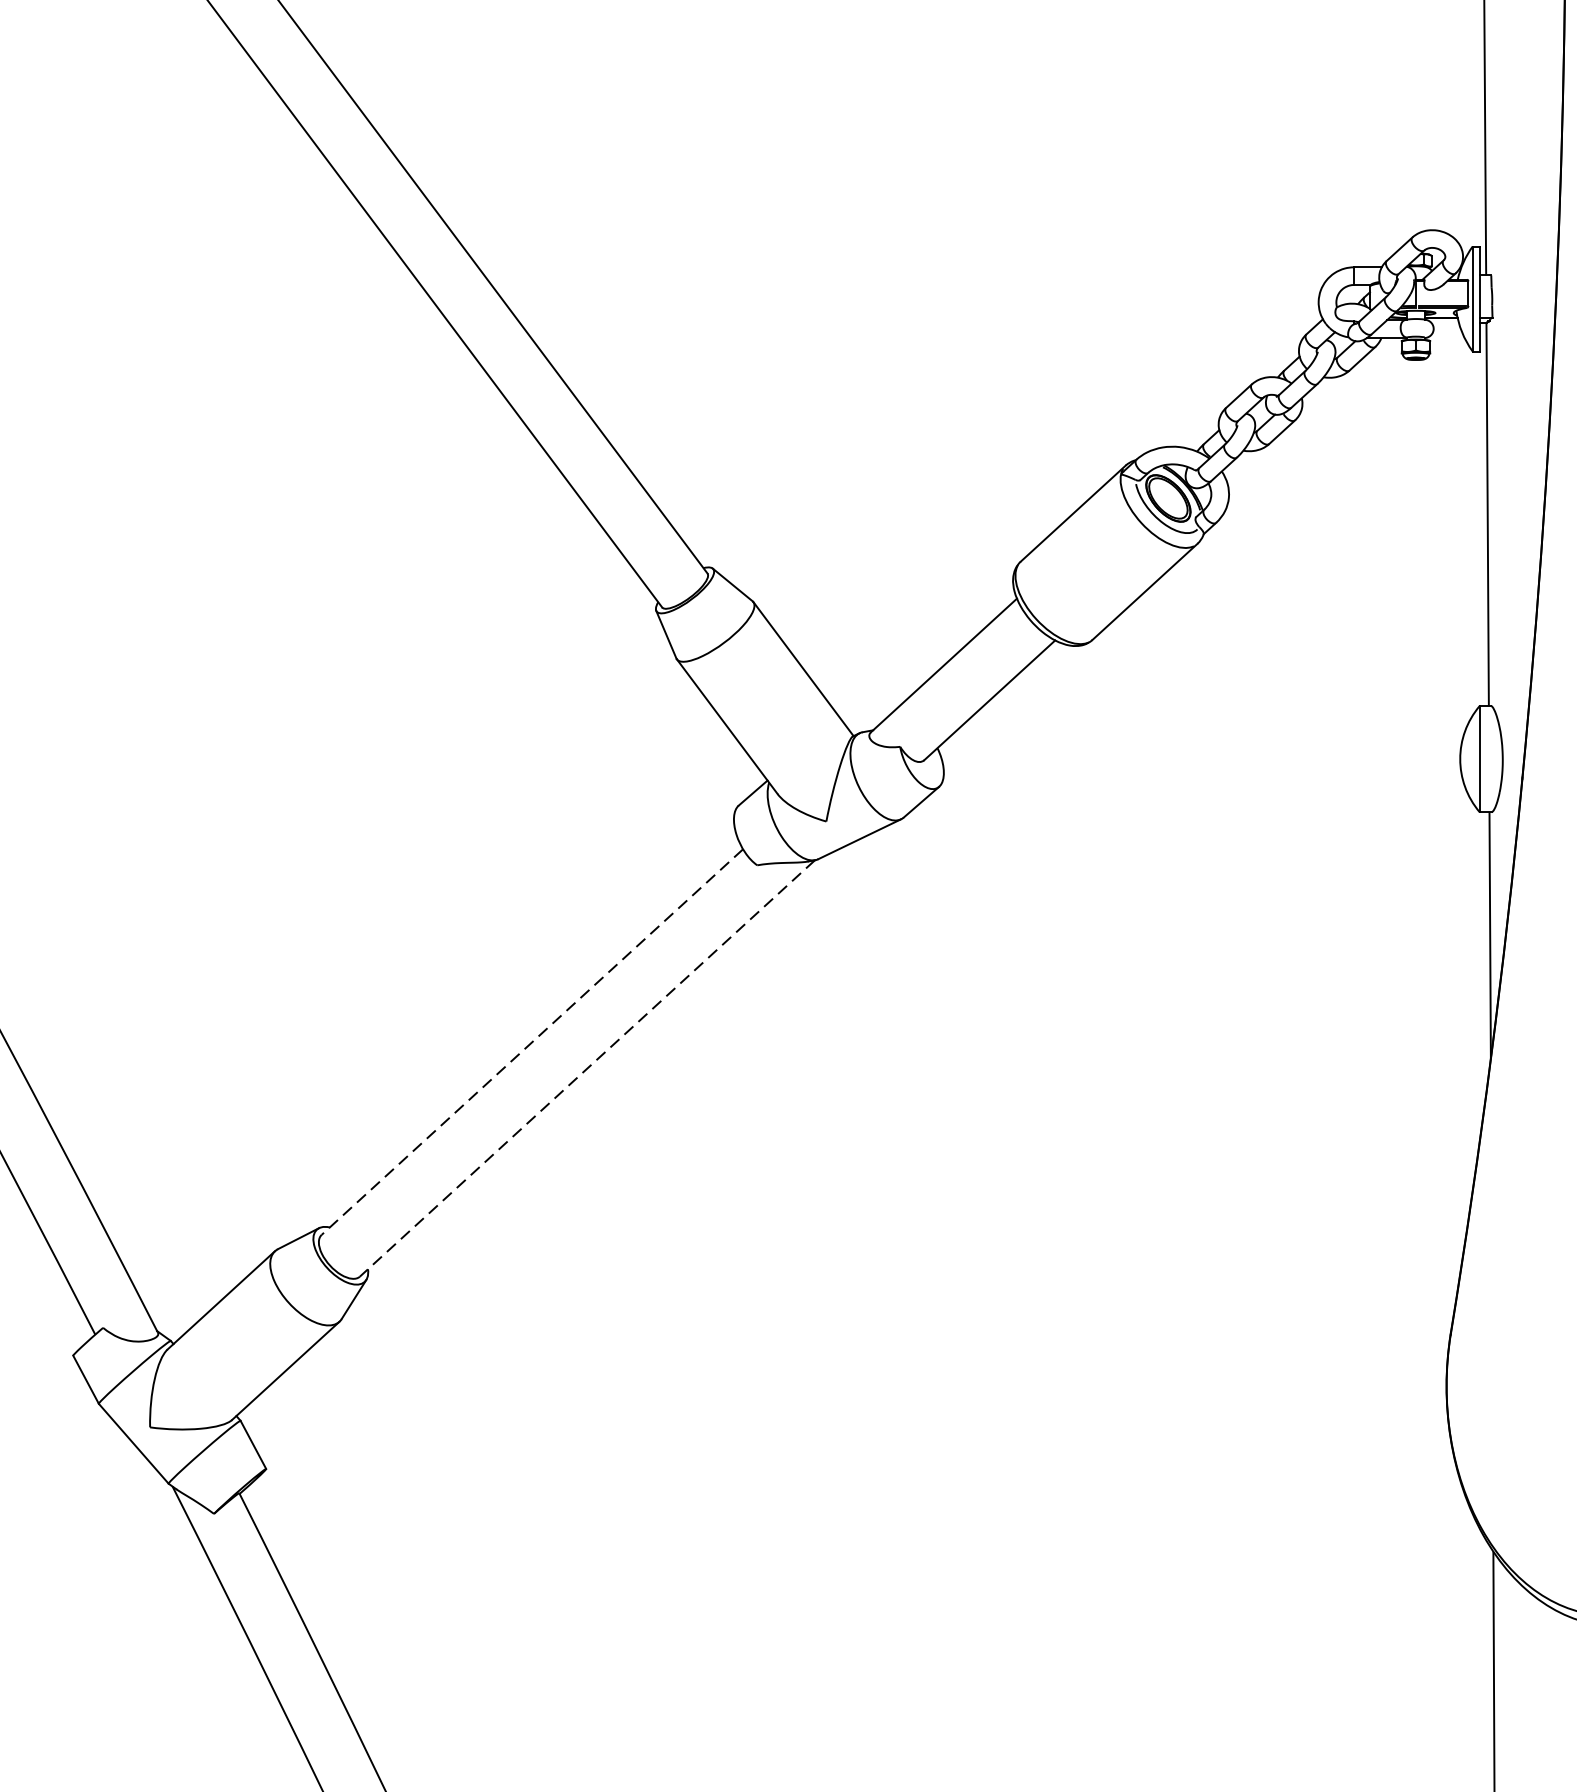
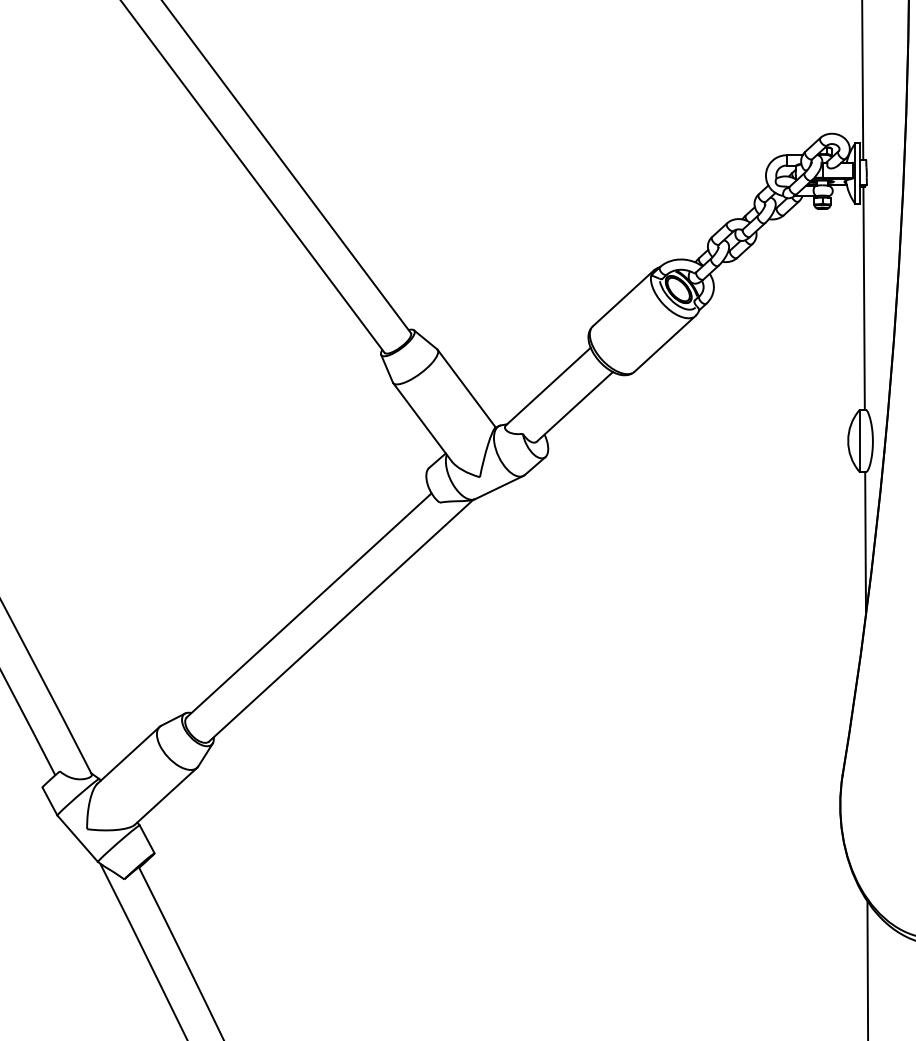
line: (532, 1042) -> (309, 605), dashed -> solid
line: (586, 1069) -> (340, 621), dashed -> solid

